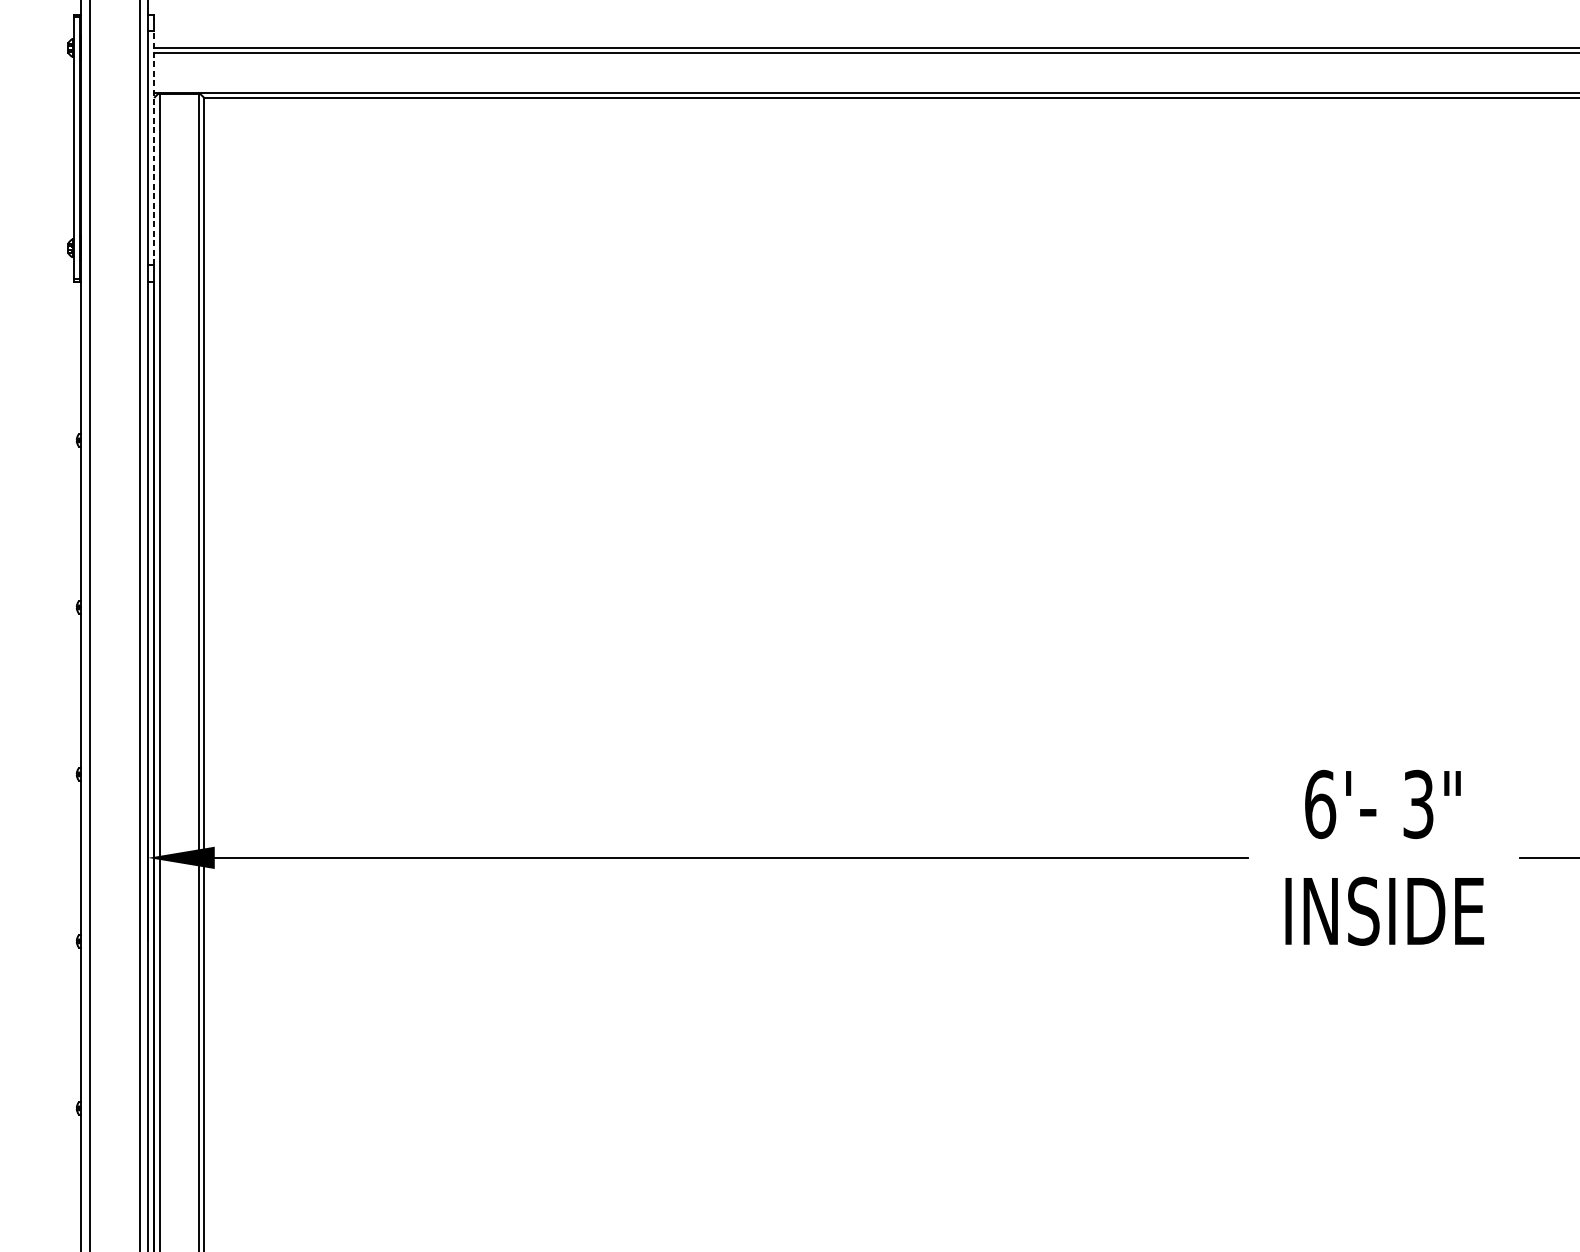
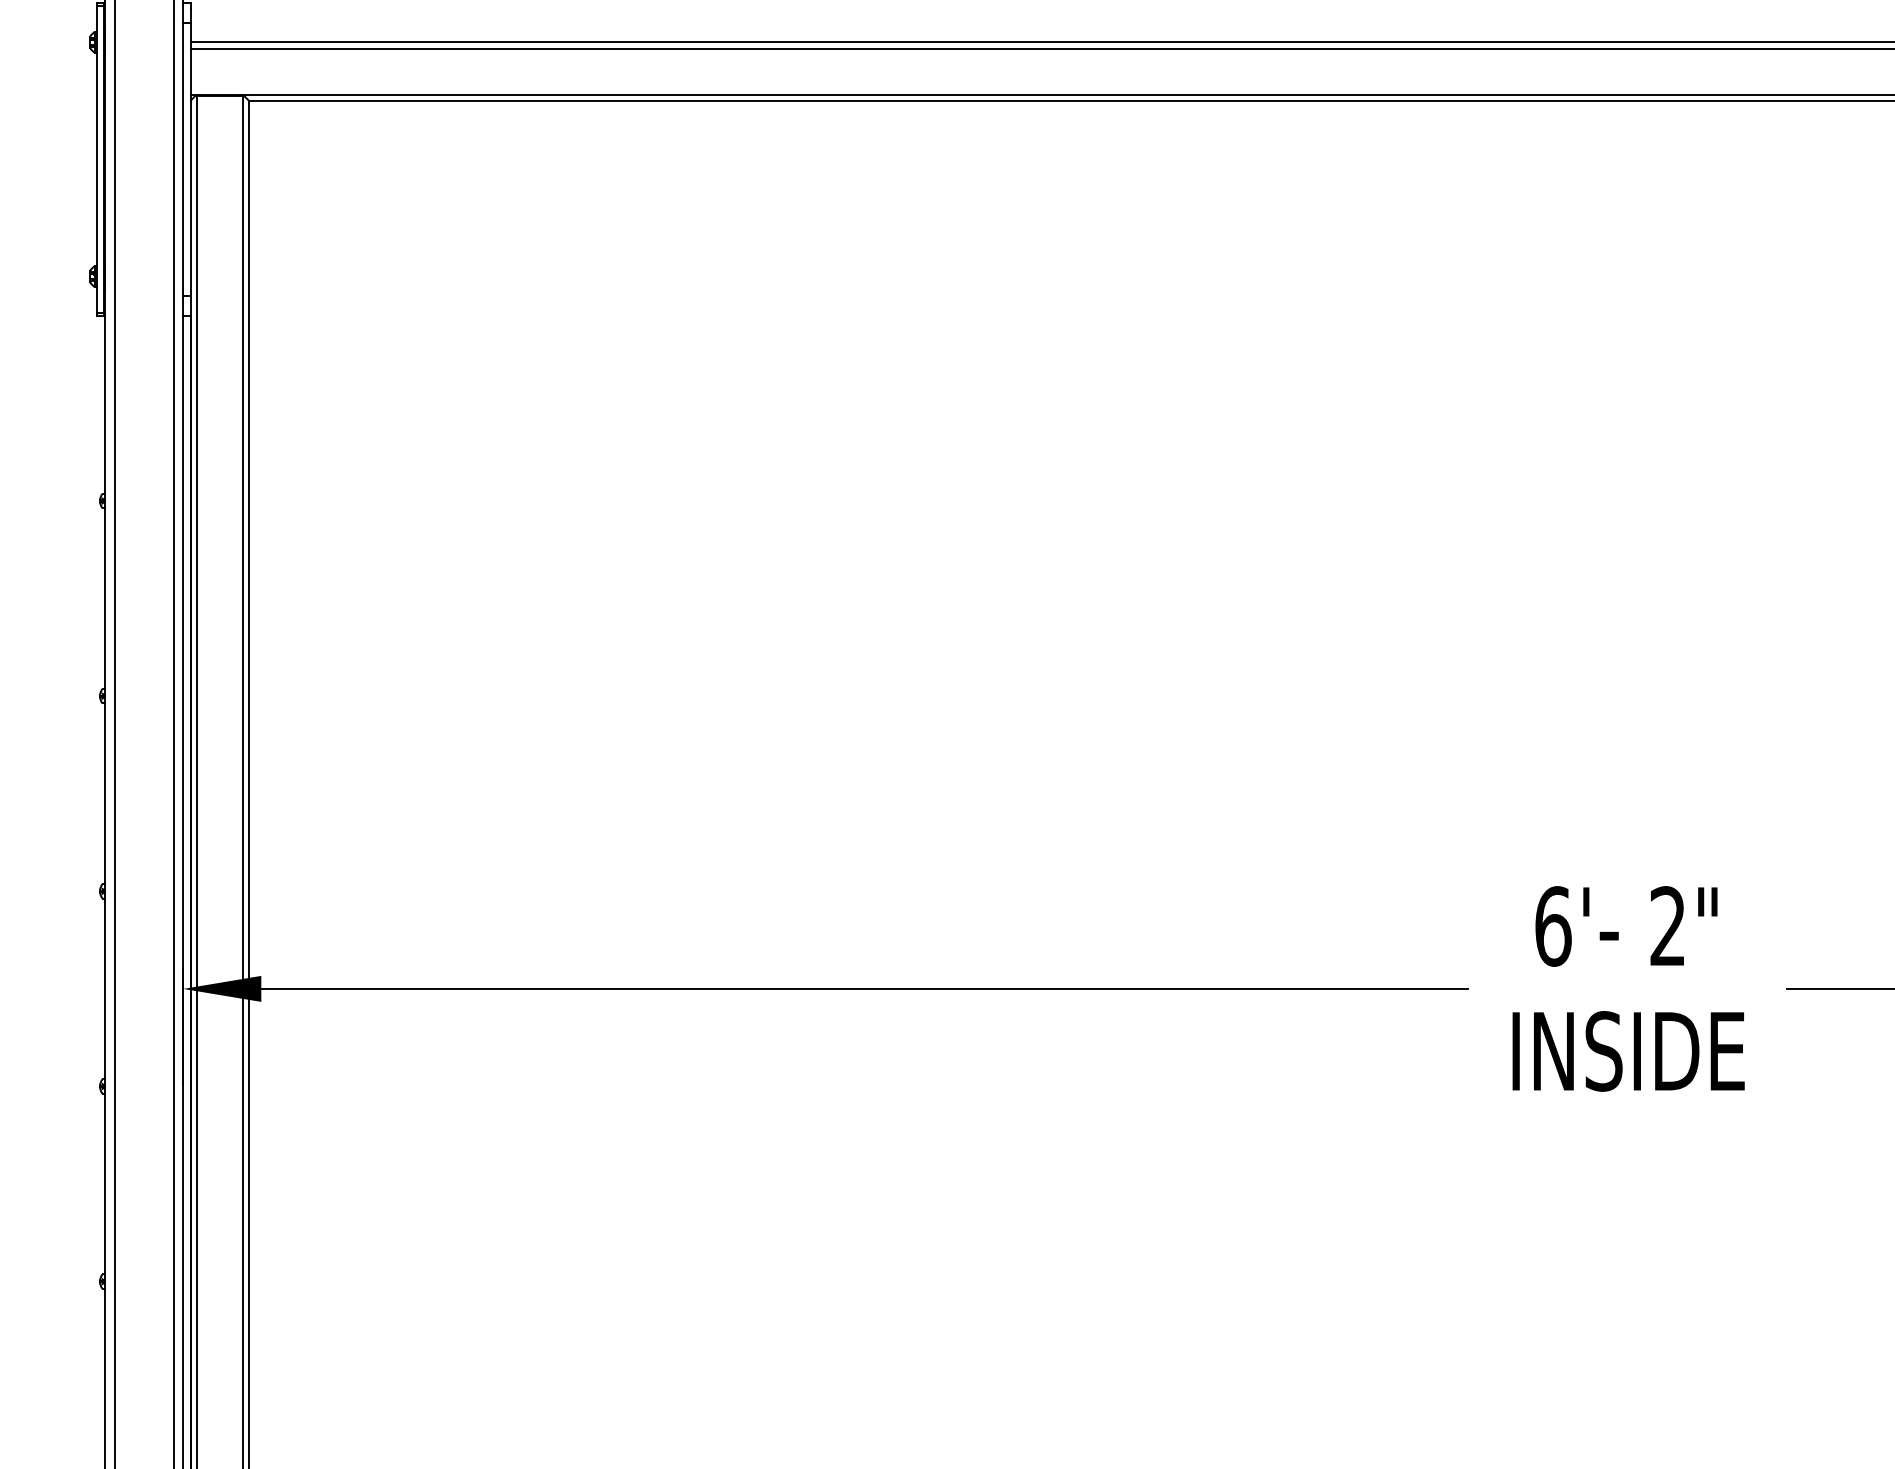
line: (154, 148) -> (190, 159), dashed -> solid
text: (1418, 804) -> (1667, 926), 3" -> 2"

